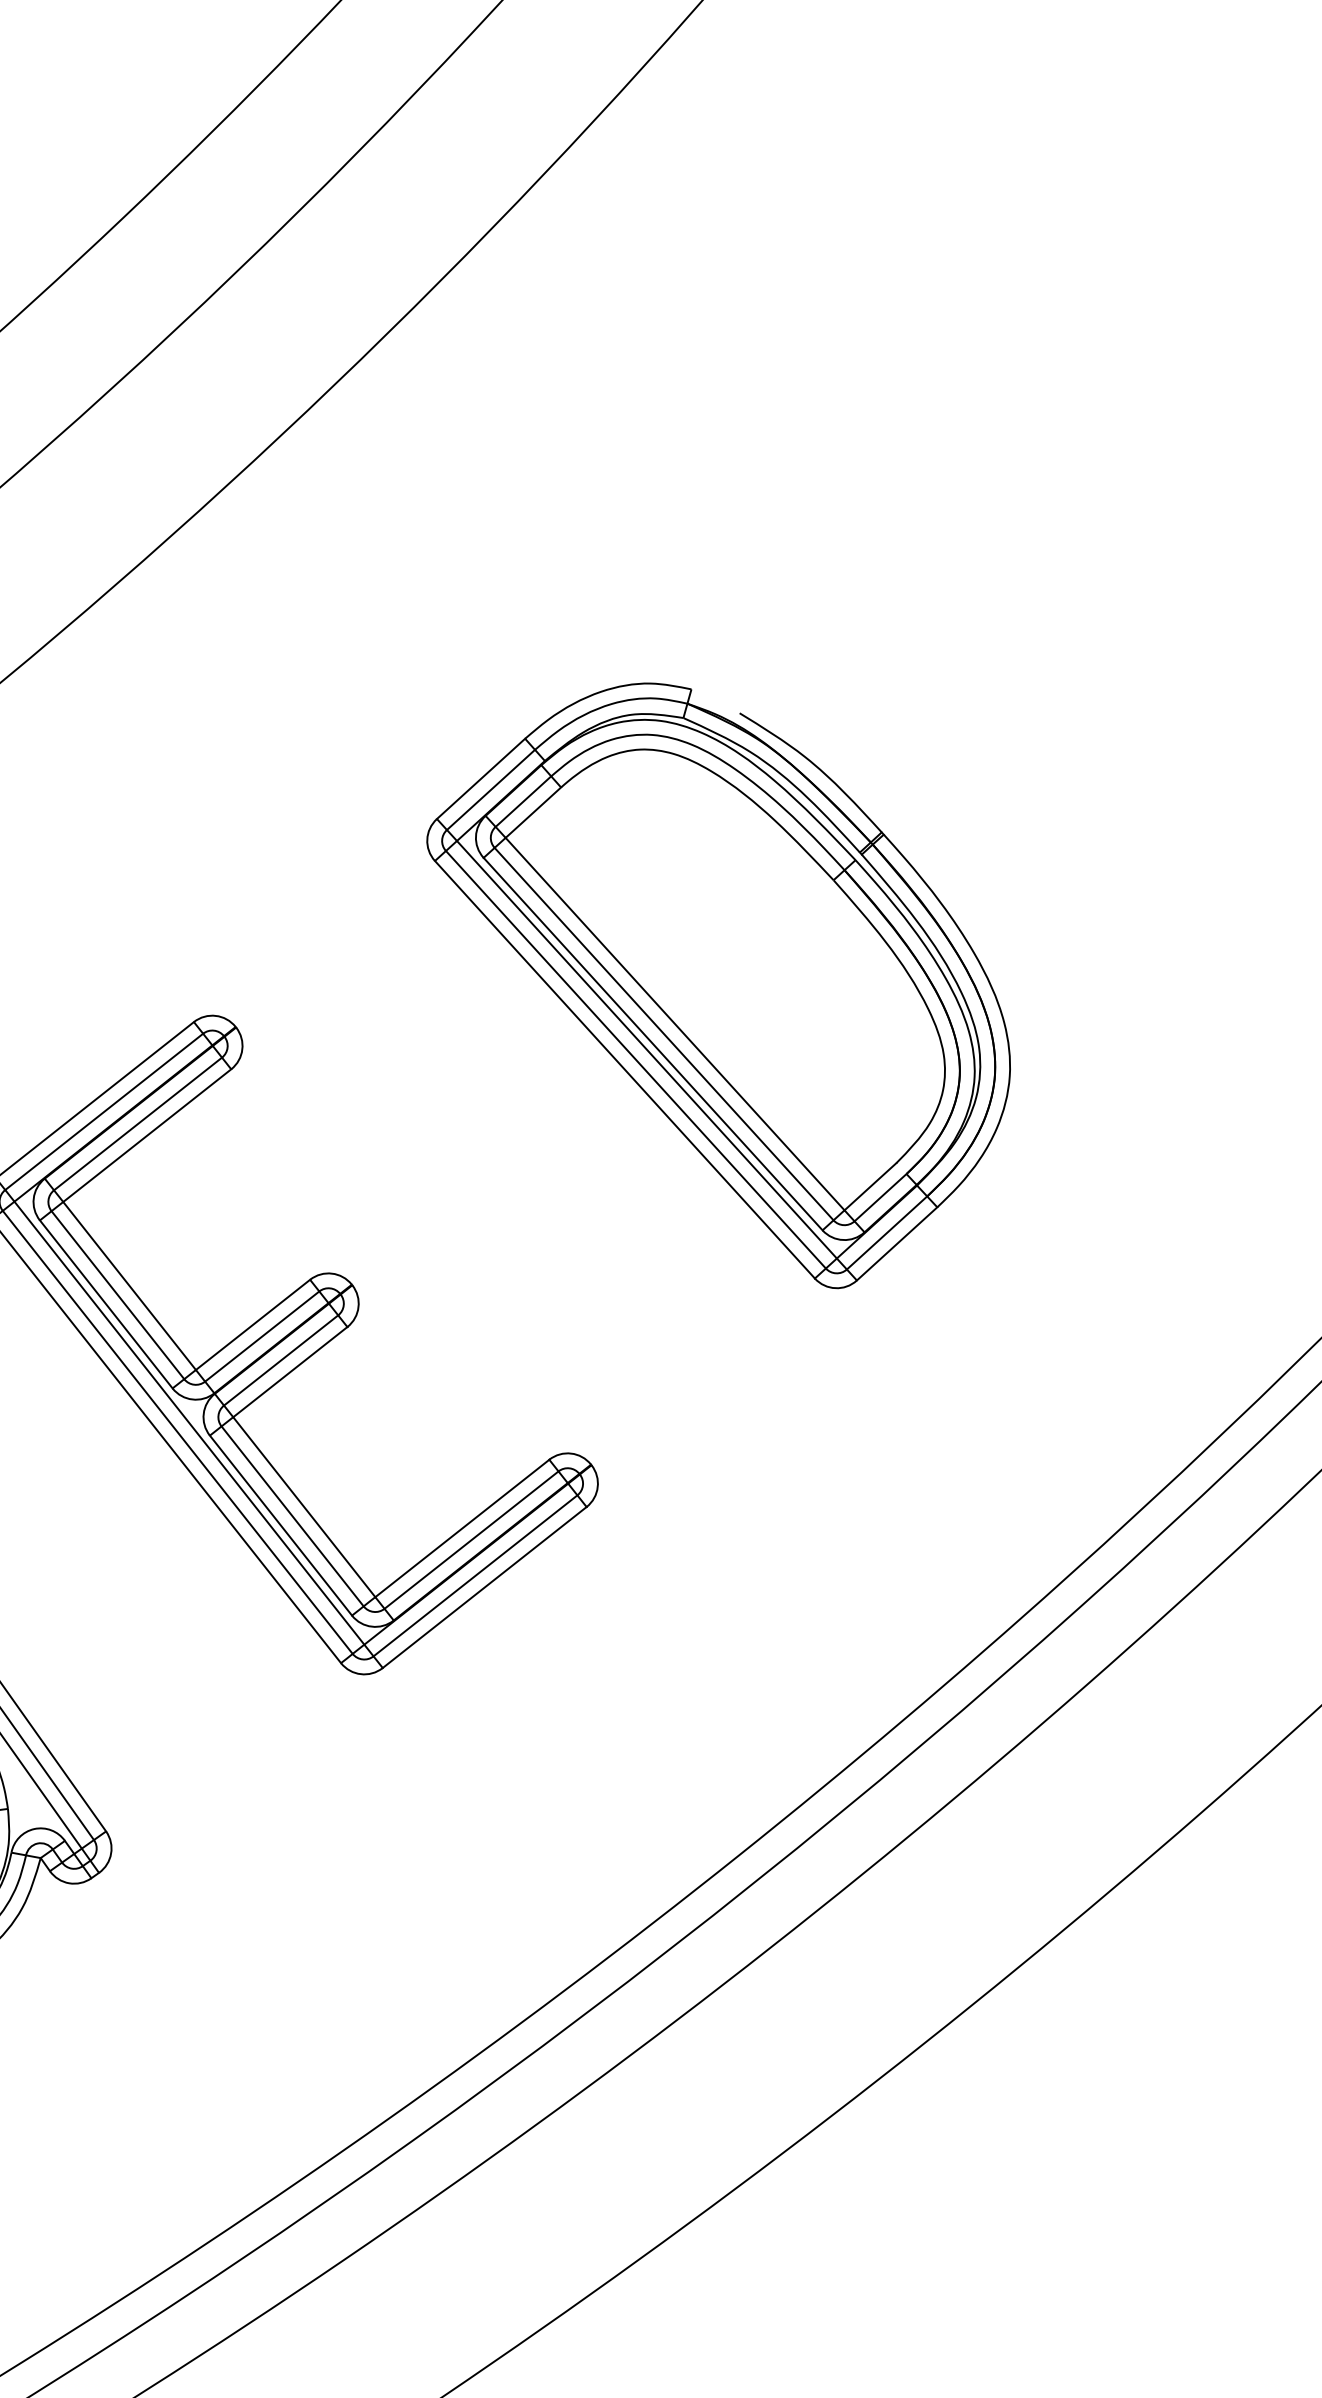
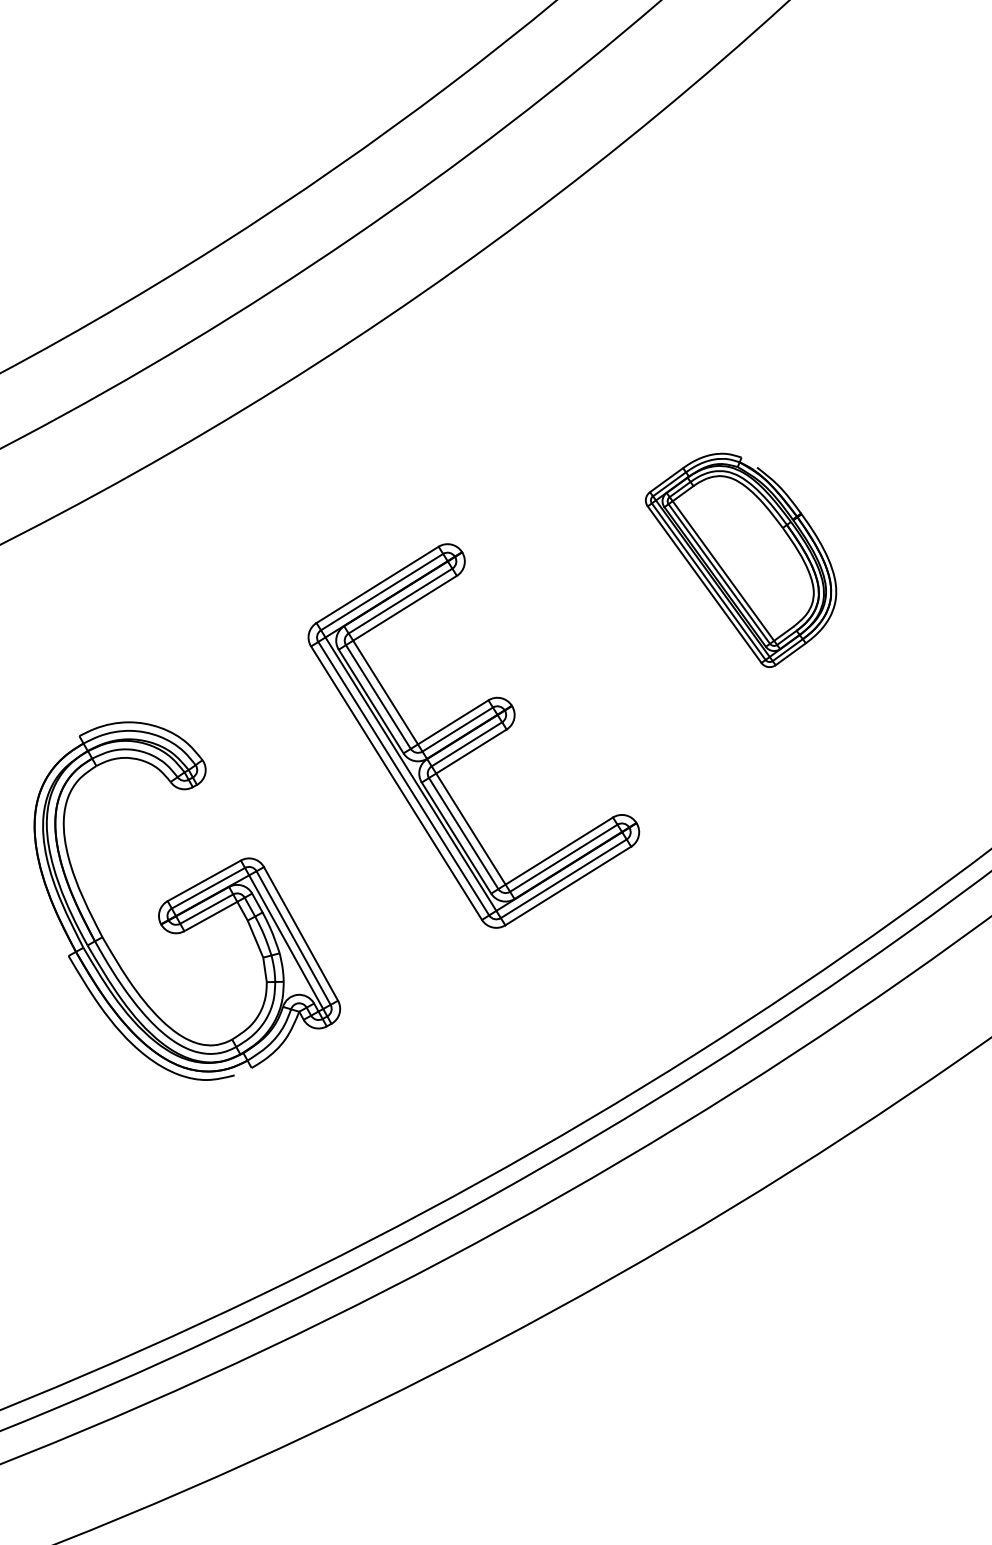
part: (721, 988) -> (740, 560), size x0.6

